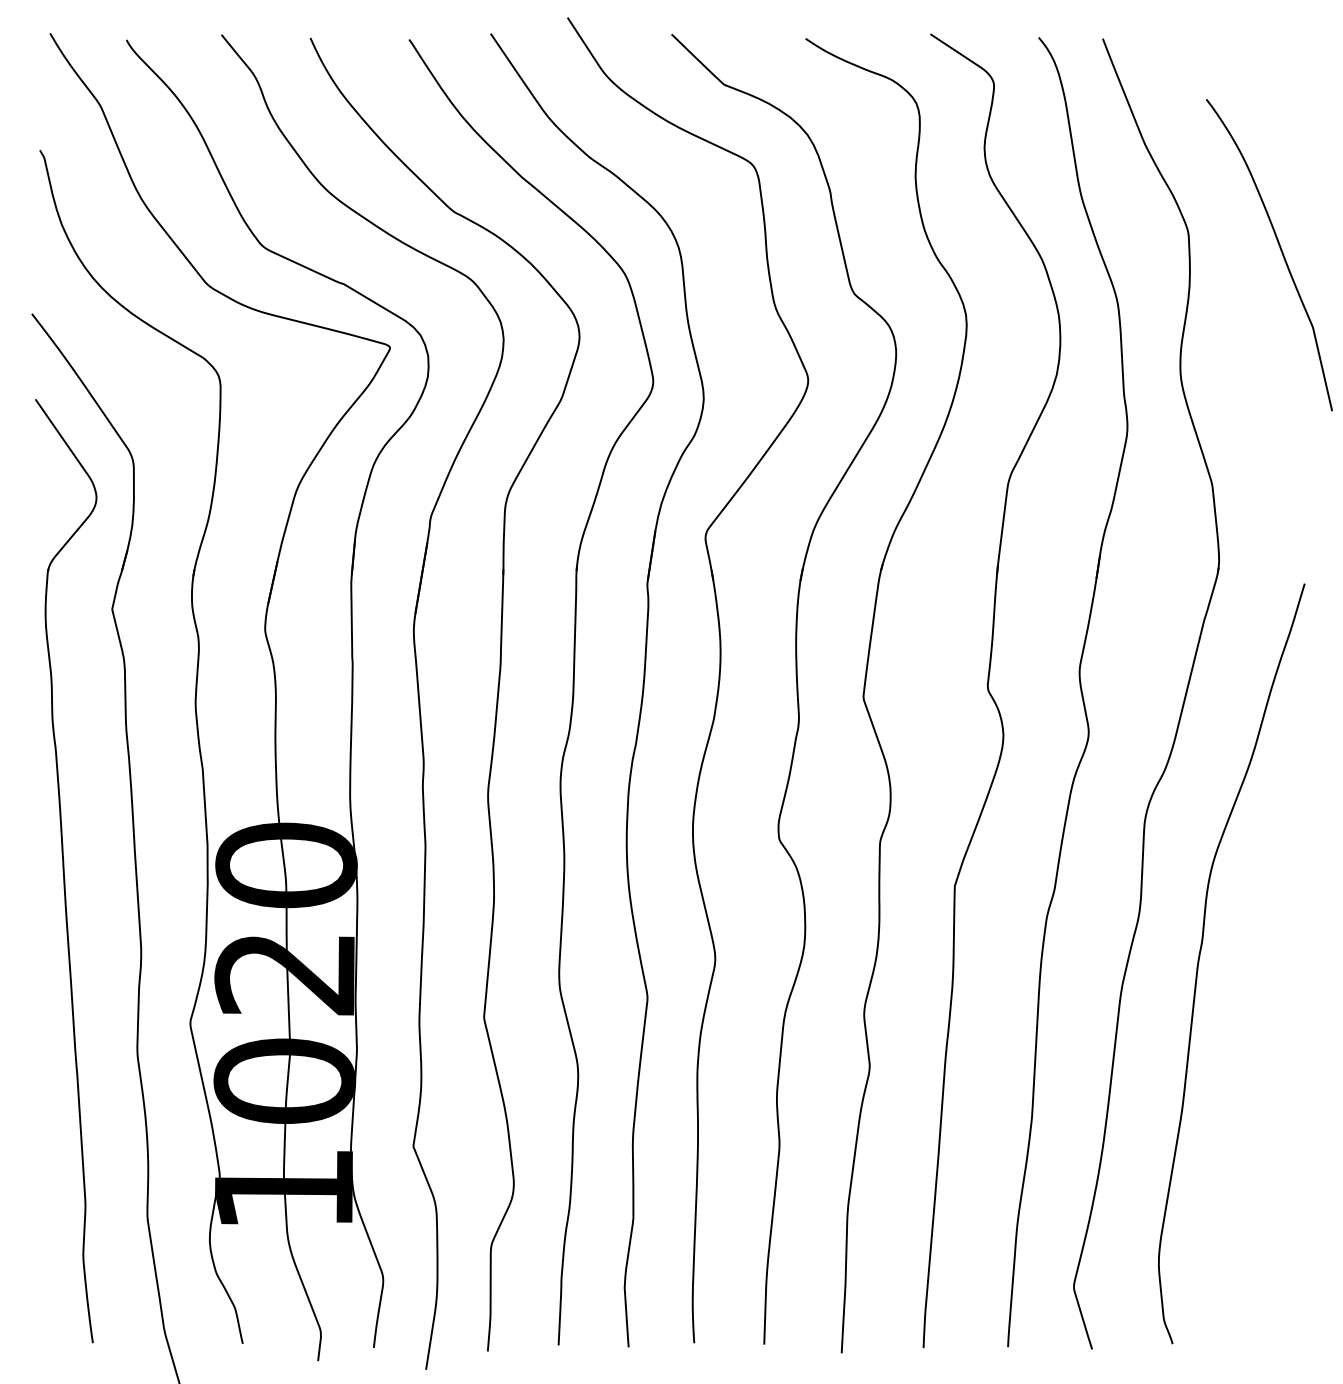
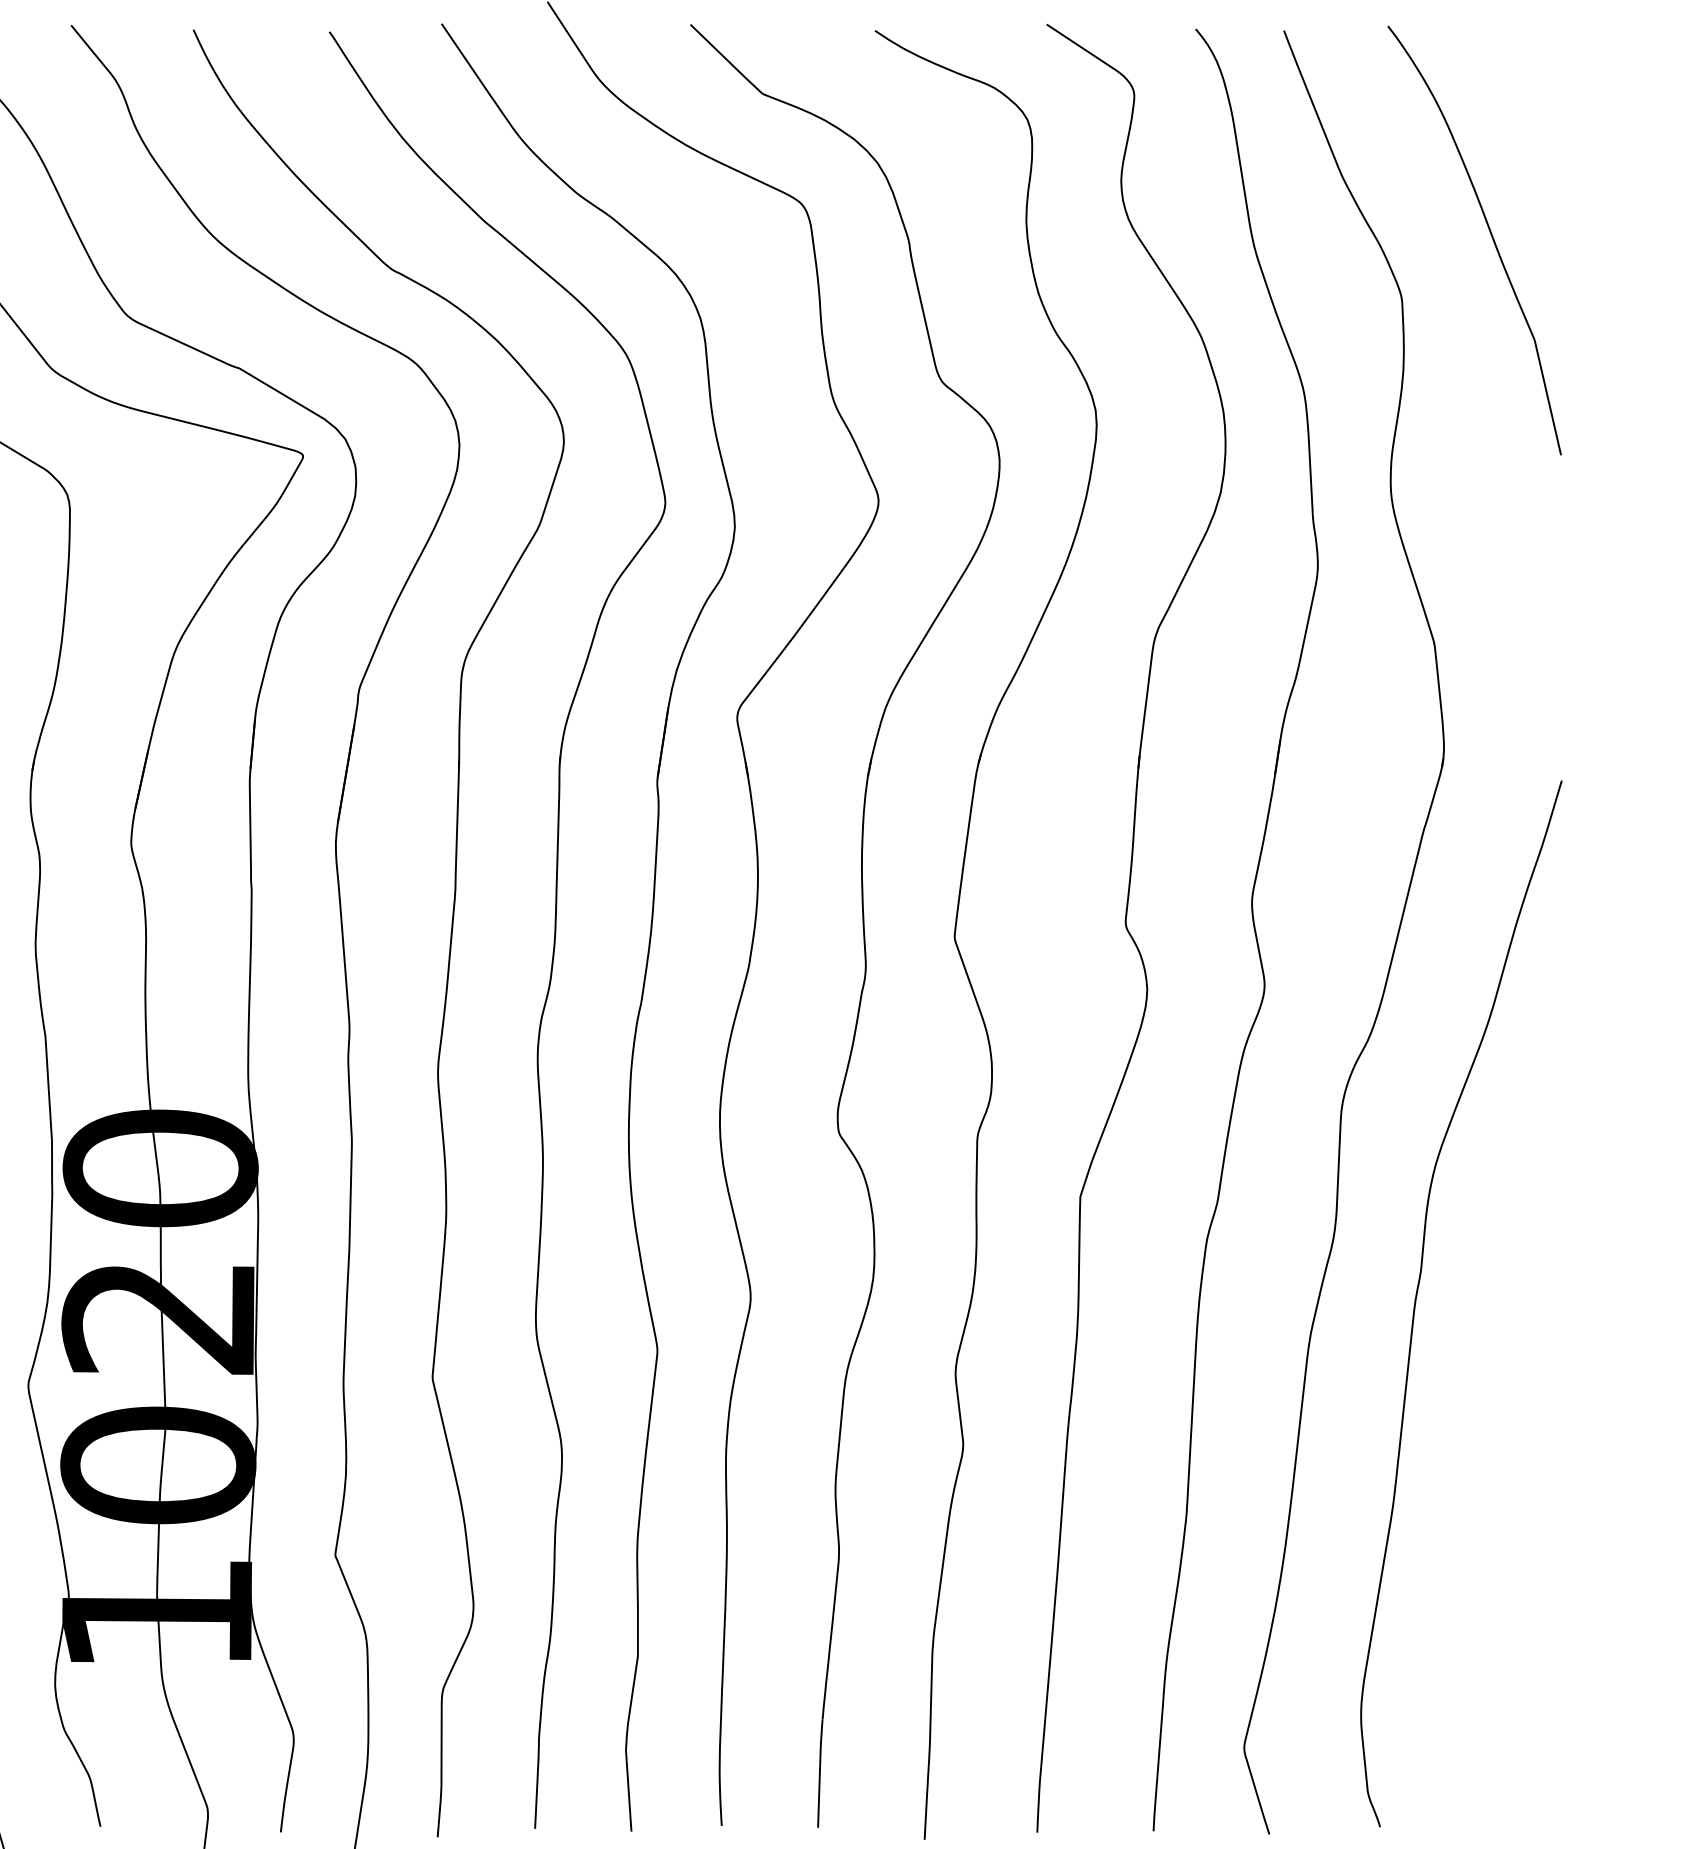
curve: (1280, 250) -> (1489, 234), moved

